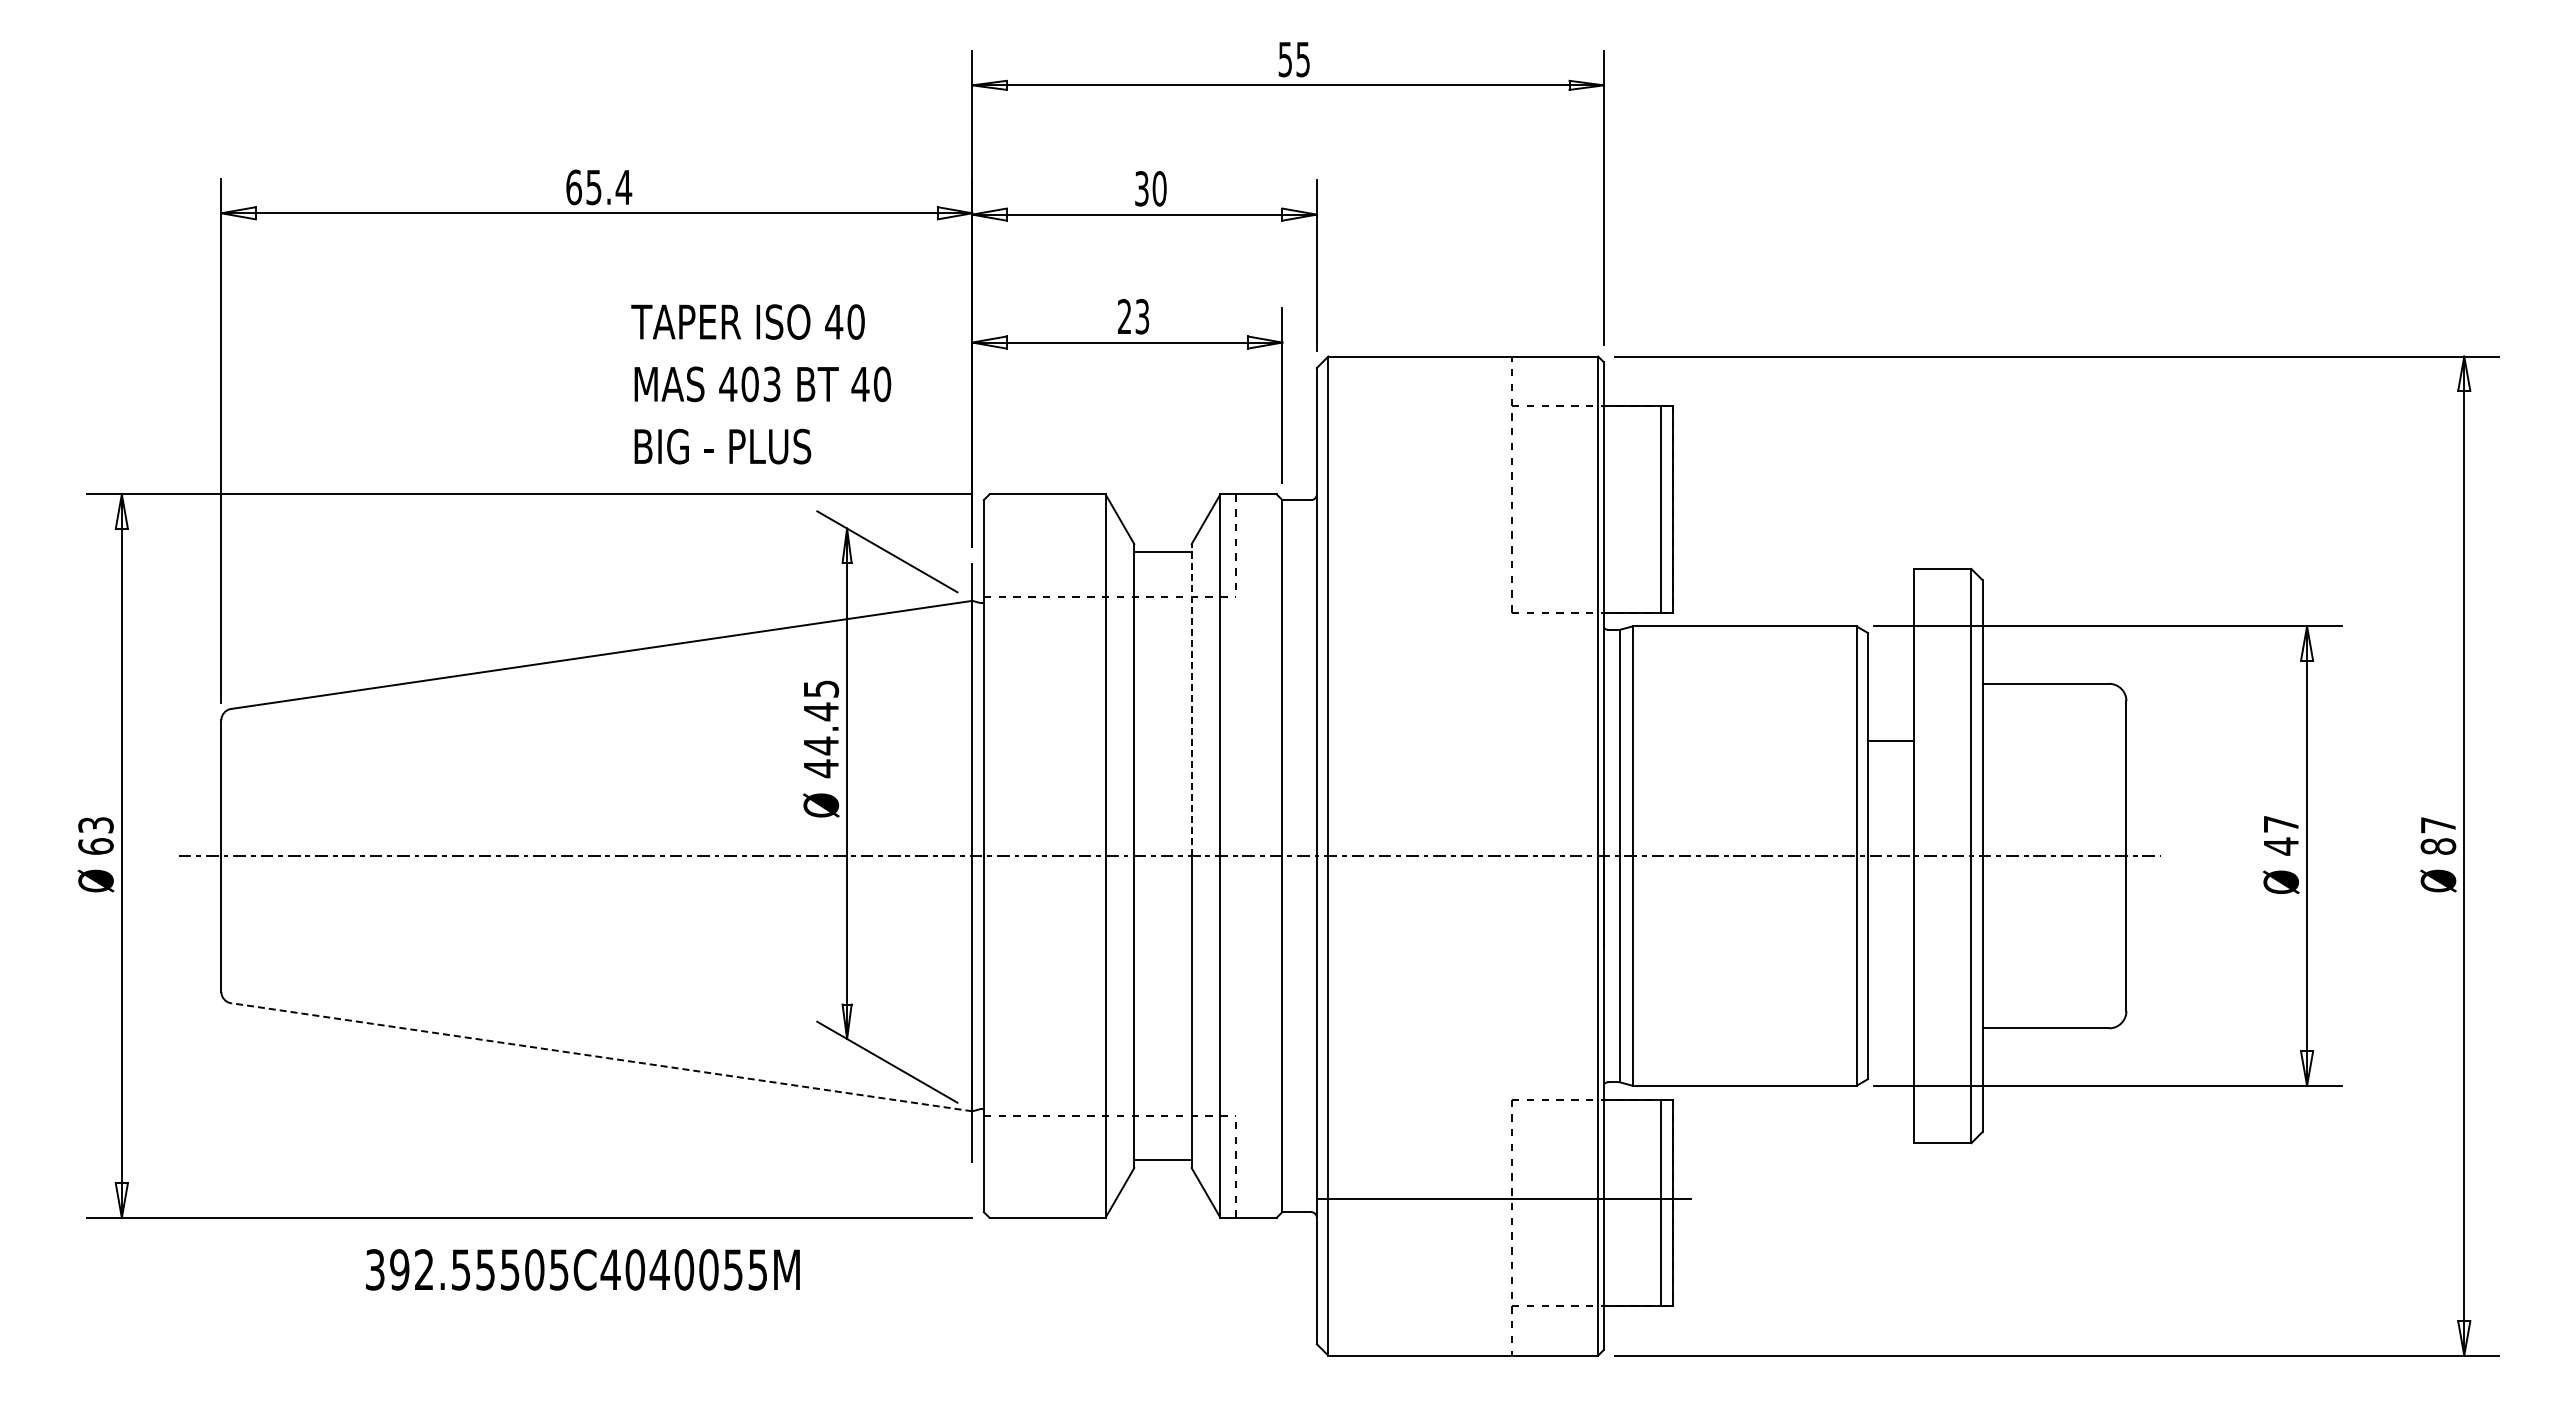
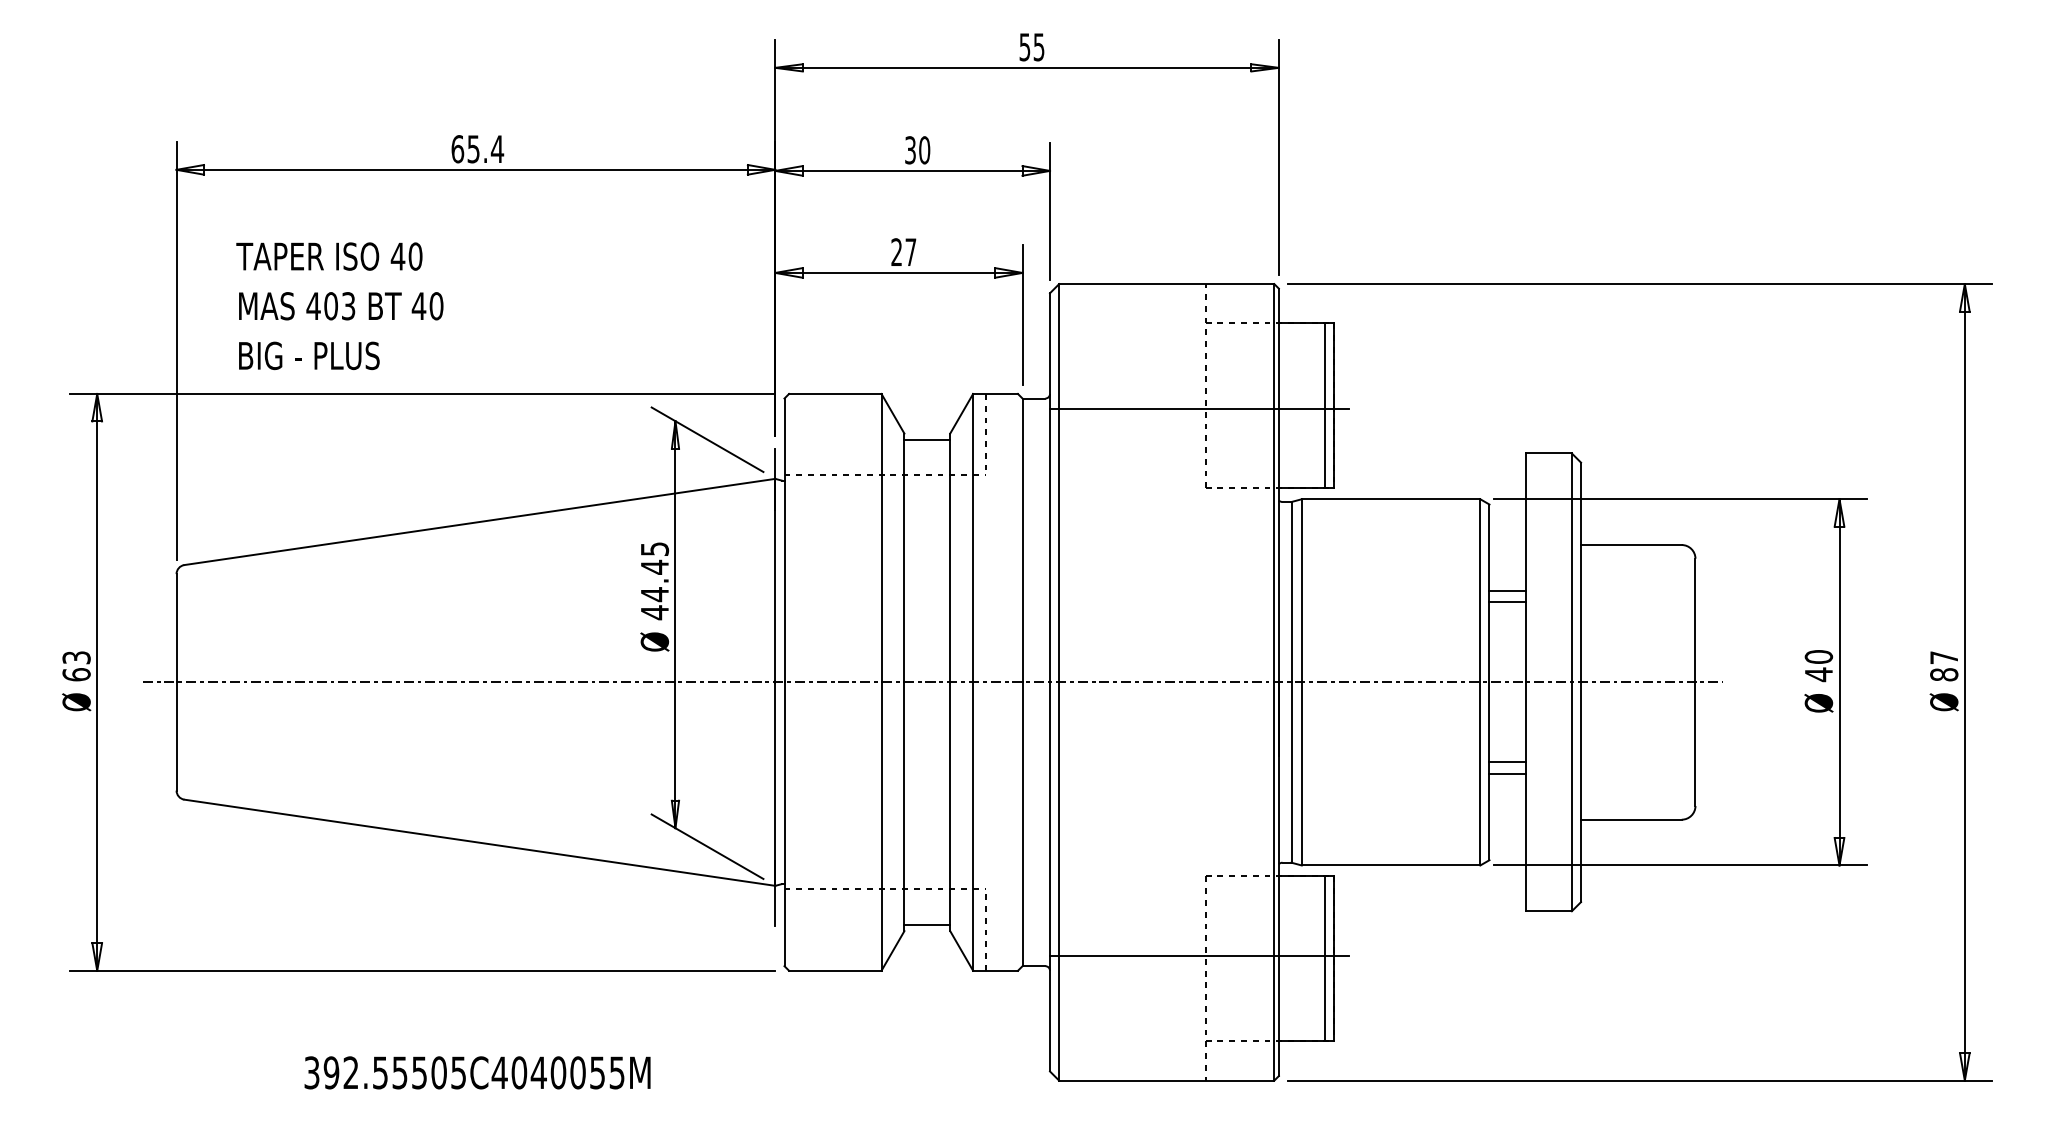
text: (1142, 316) -> (910, 252), 23 -> 27
text: (761, 384) -> (340, 306), moved
line: (1503, 512) -> (1198, 408), added
line: (1191, 699) -> (950, 557), dashed -> solid
line: (1891, 755) -> (1508, 602), added
text: (2281, 823) -> (1819, 656), 47 -> 40
line: (1891, 956) -> (1508, 762), added
line: (1891, 970) -> (1508, 773), added
line: (601, 1057) -> (479, 842), dashed -> solid
text: (582, 1269) -> (477, 1072), moved

